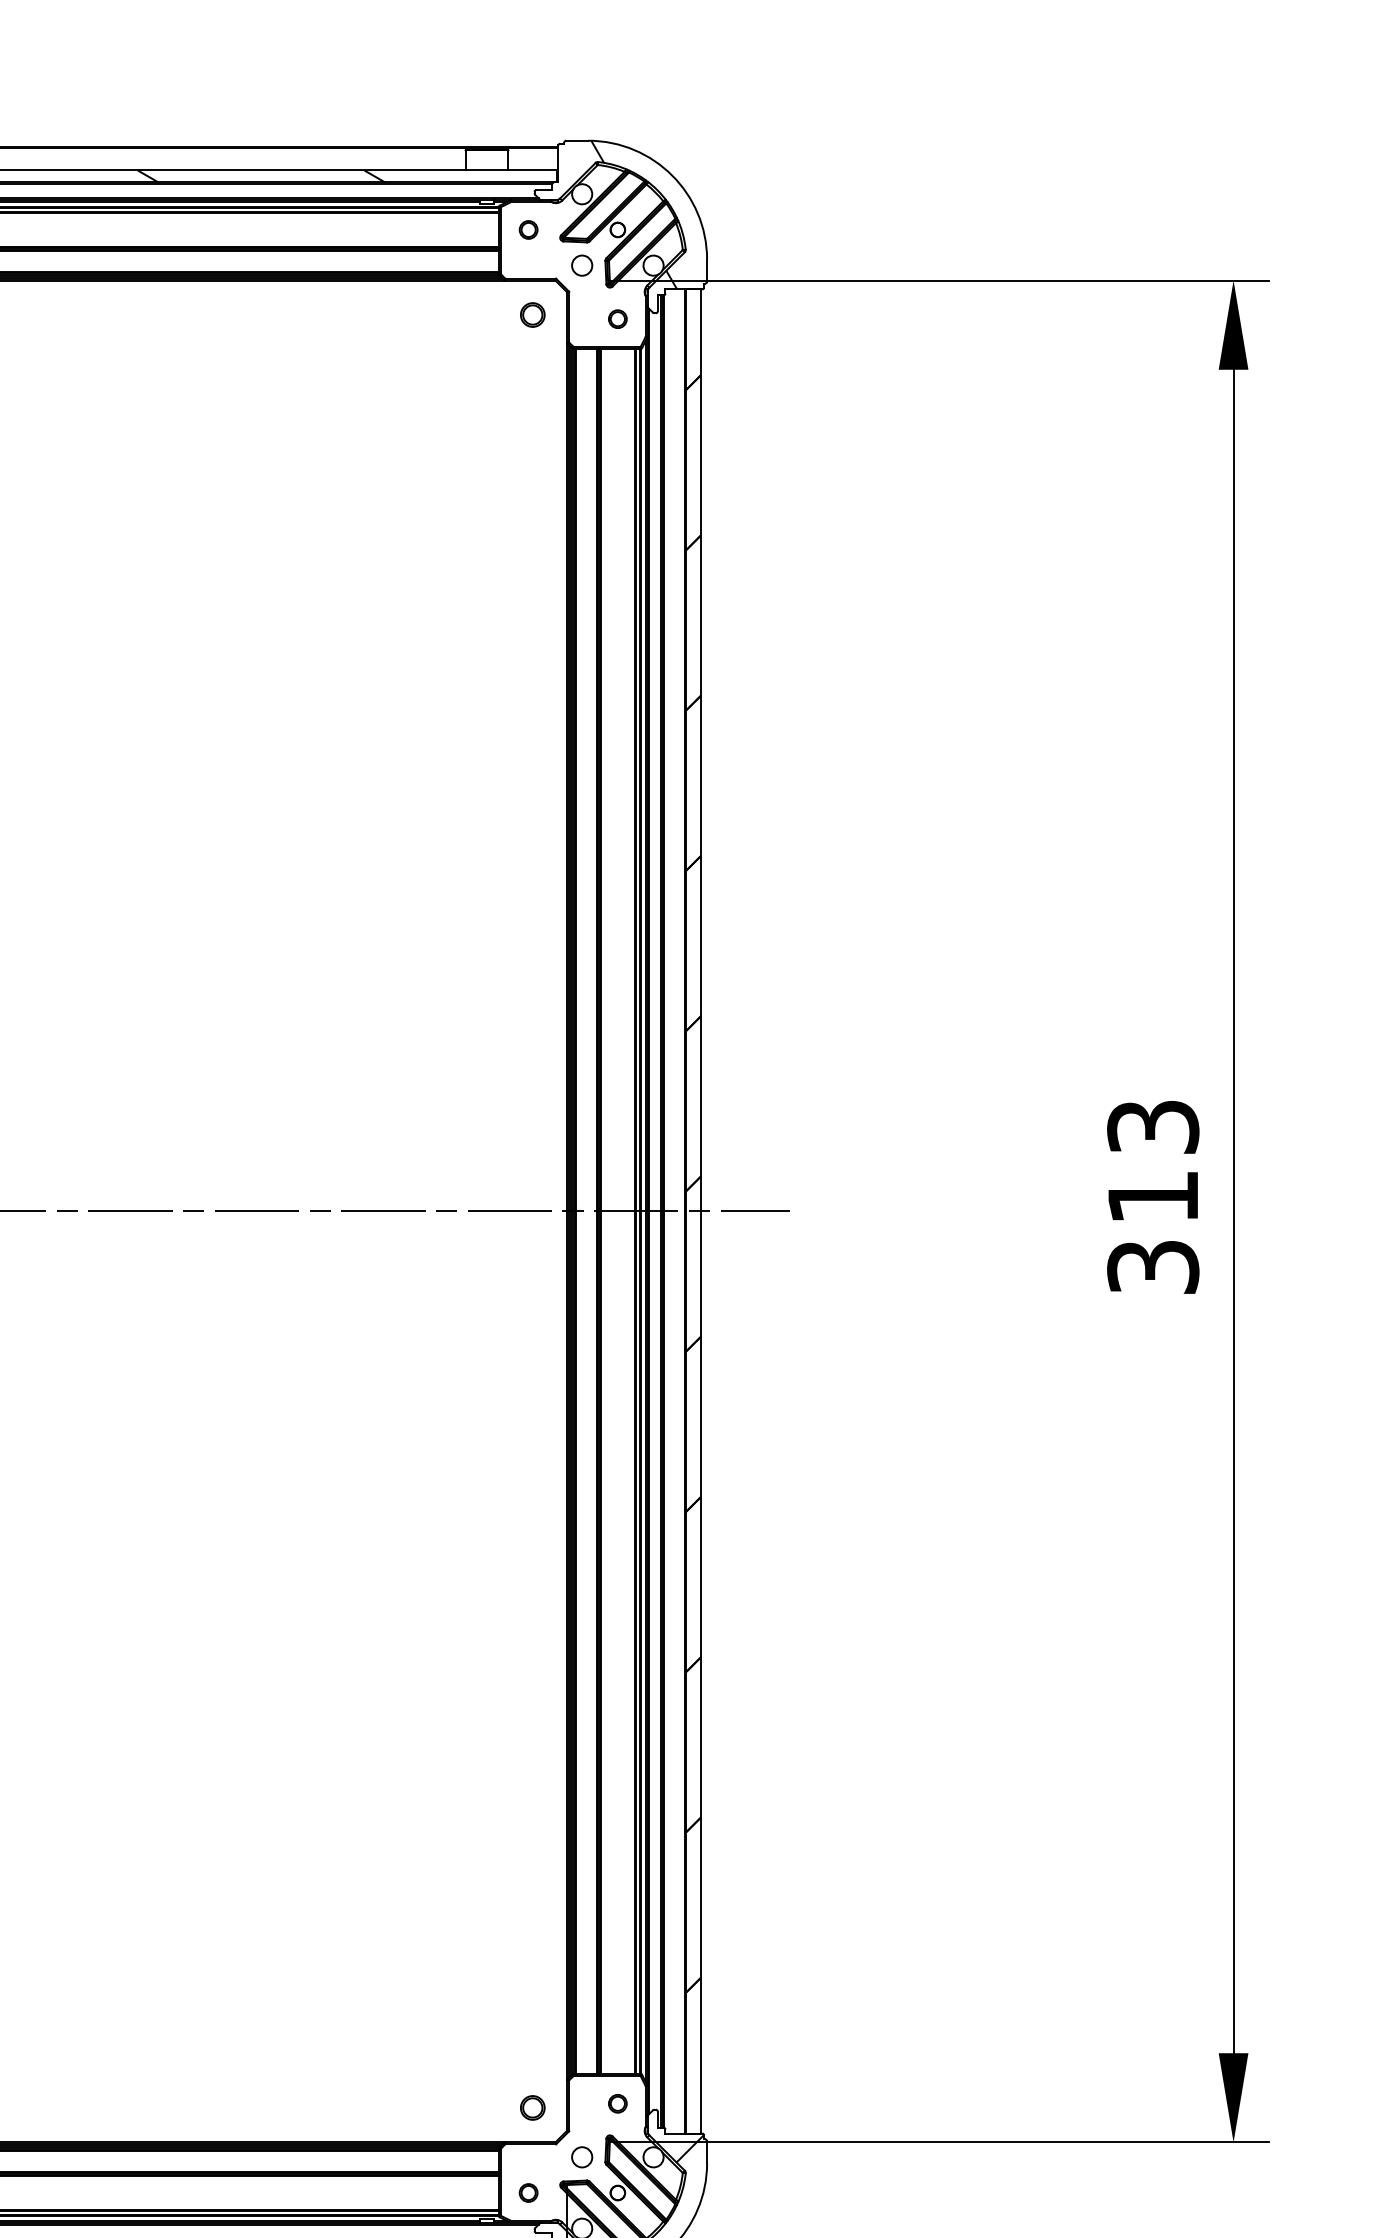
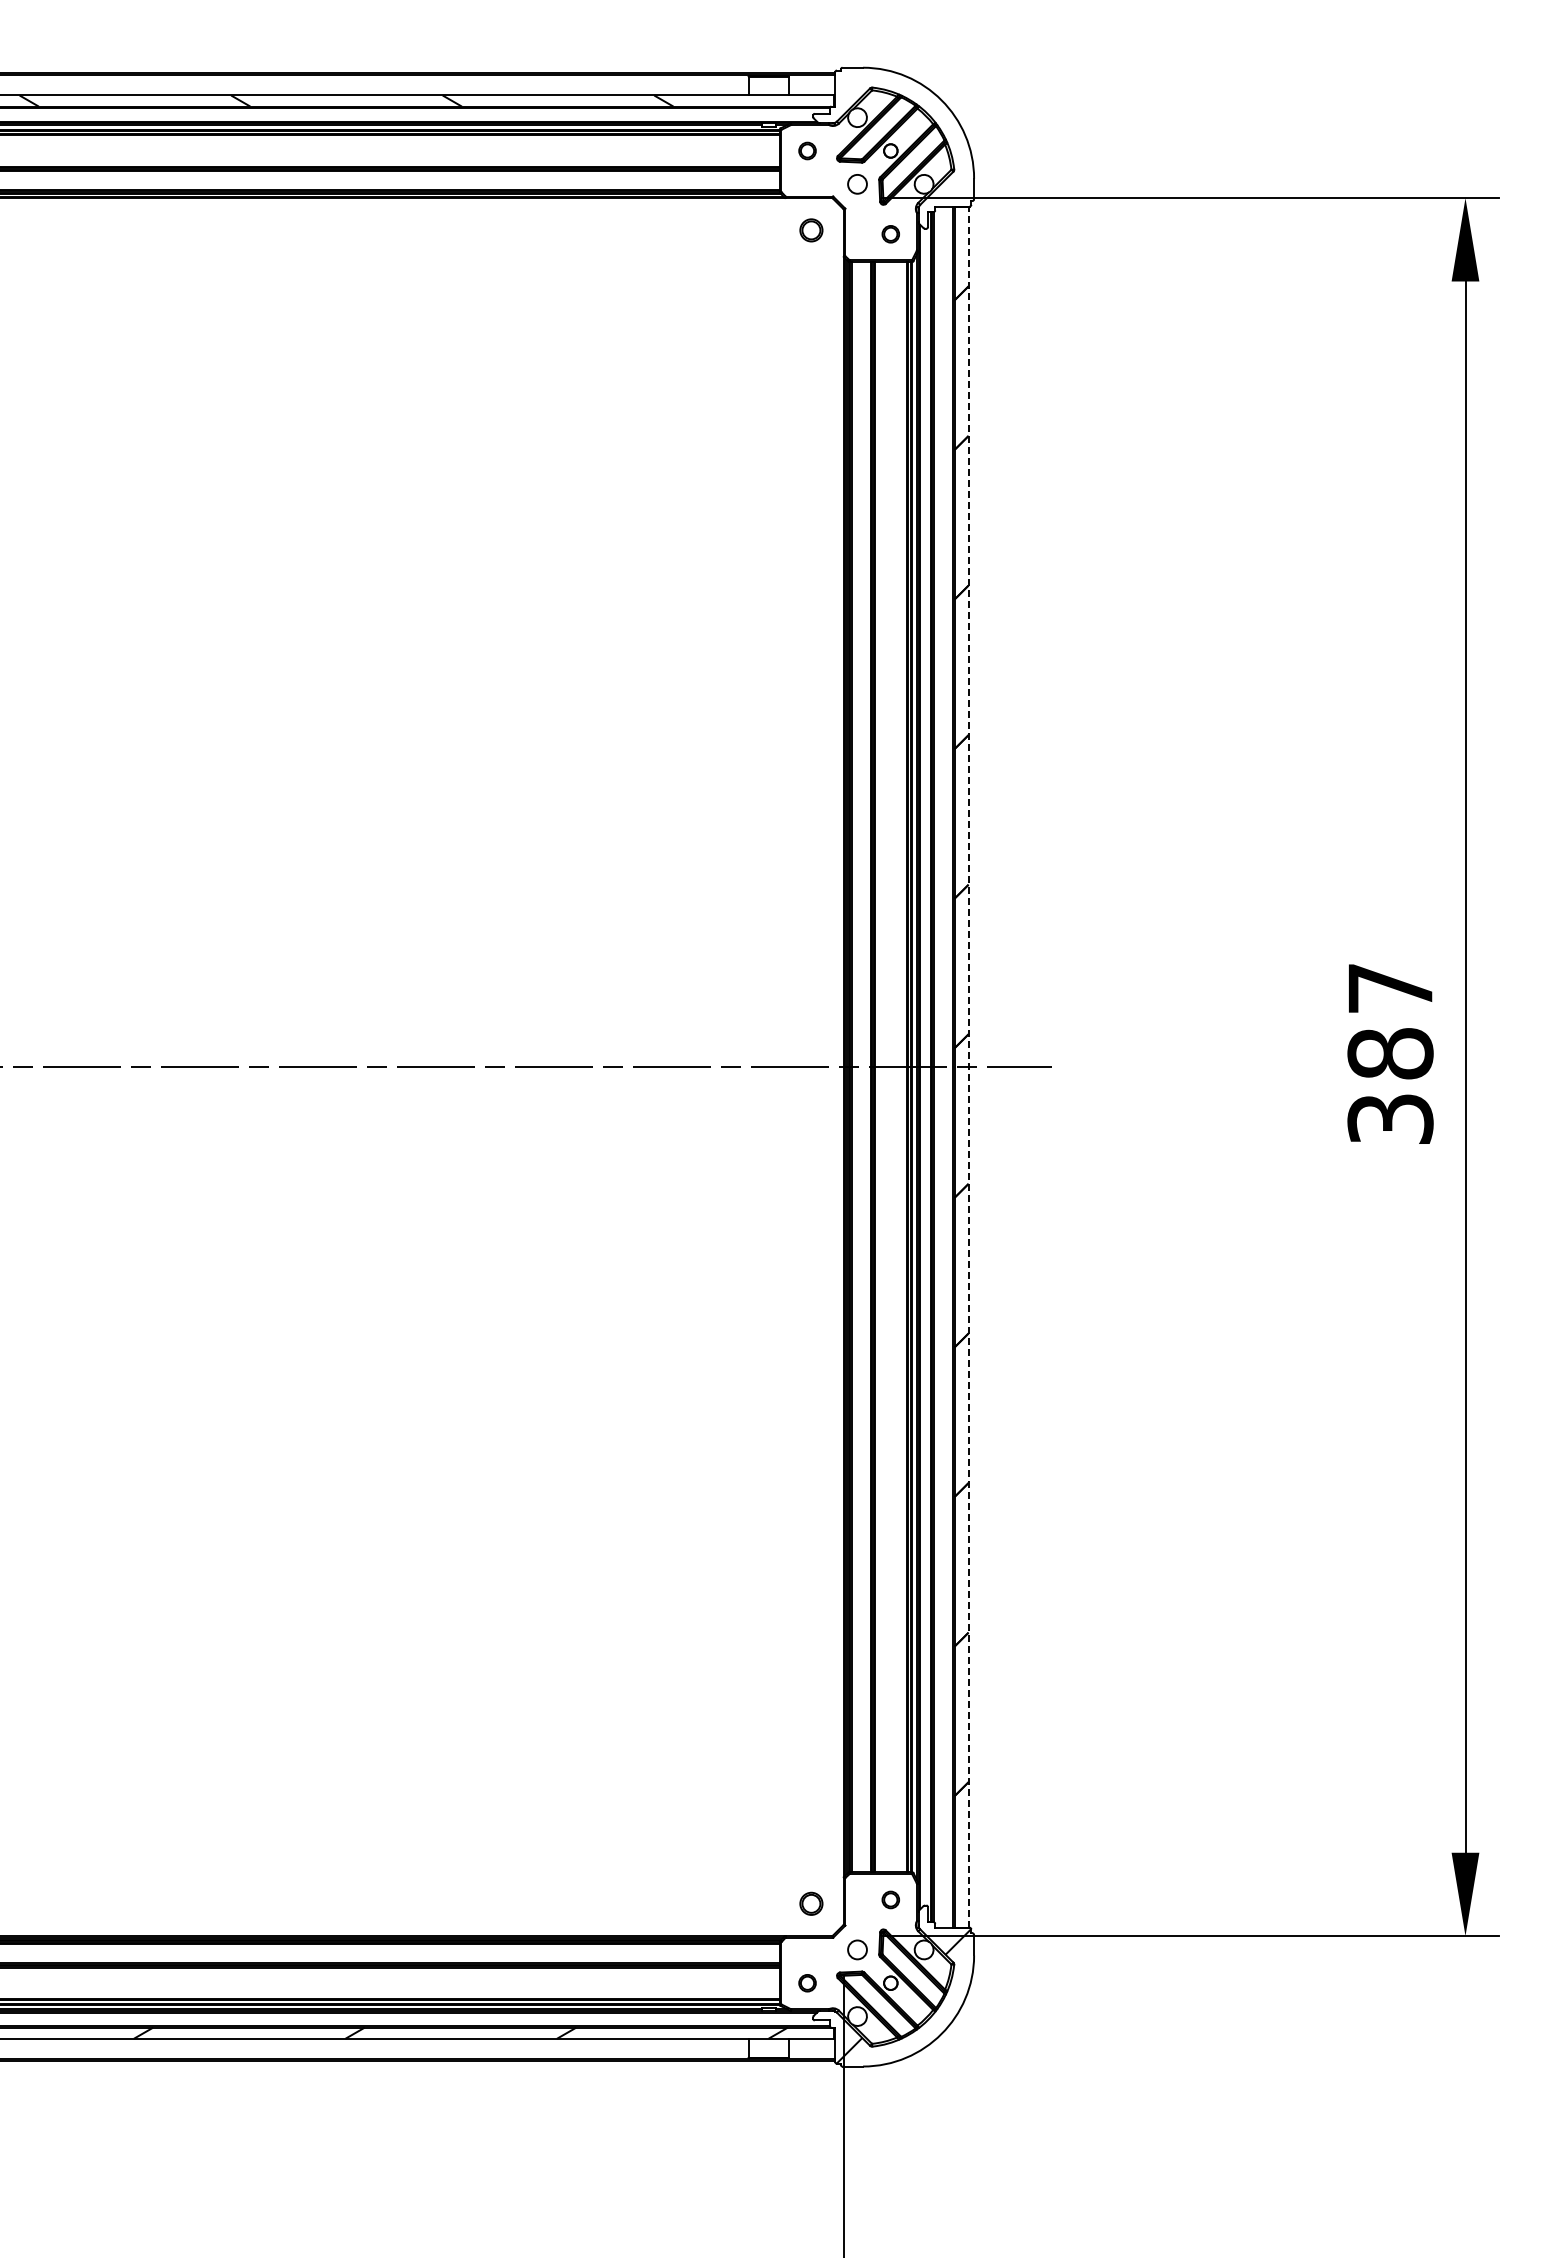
hatch: (634, 214) -> (906, 136), removed
text: (1153, 1162) -> (1390, 1021), 313 -> 387
line: (701, 1211) -> (968, 1067), solid -> dashed

